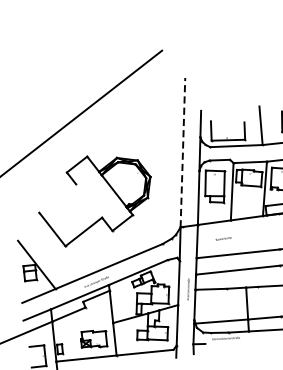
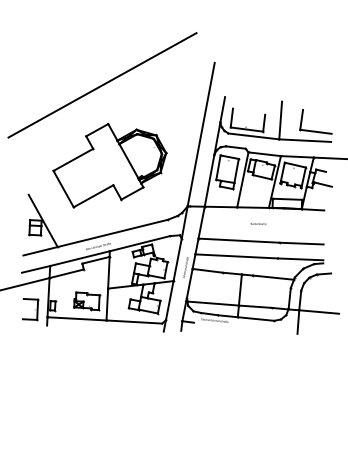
line: (183, 152) -> (201, 134), dashed -> solid
line: (57, 197) -> (73, 159), added
text: (223, 238) -> (258, 223), moved

